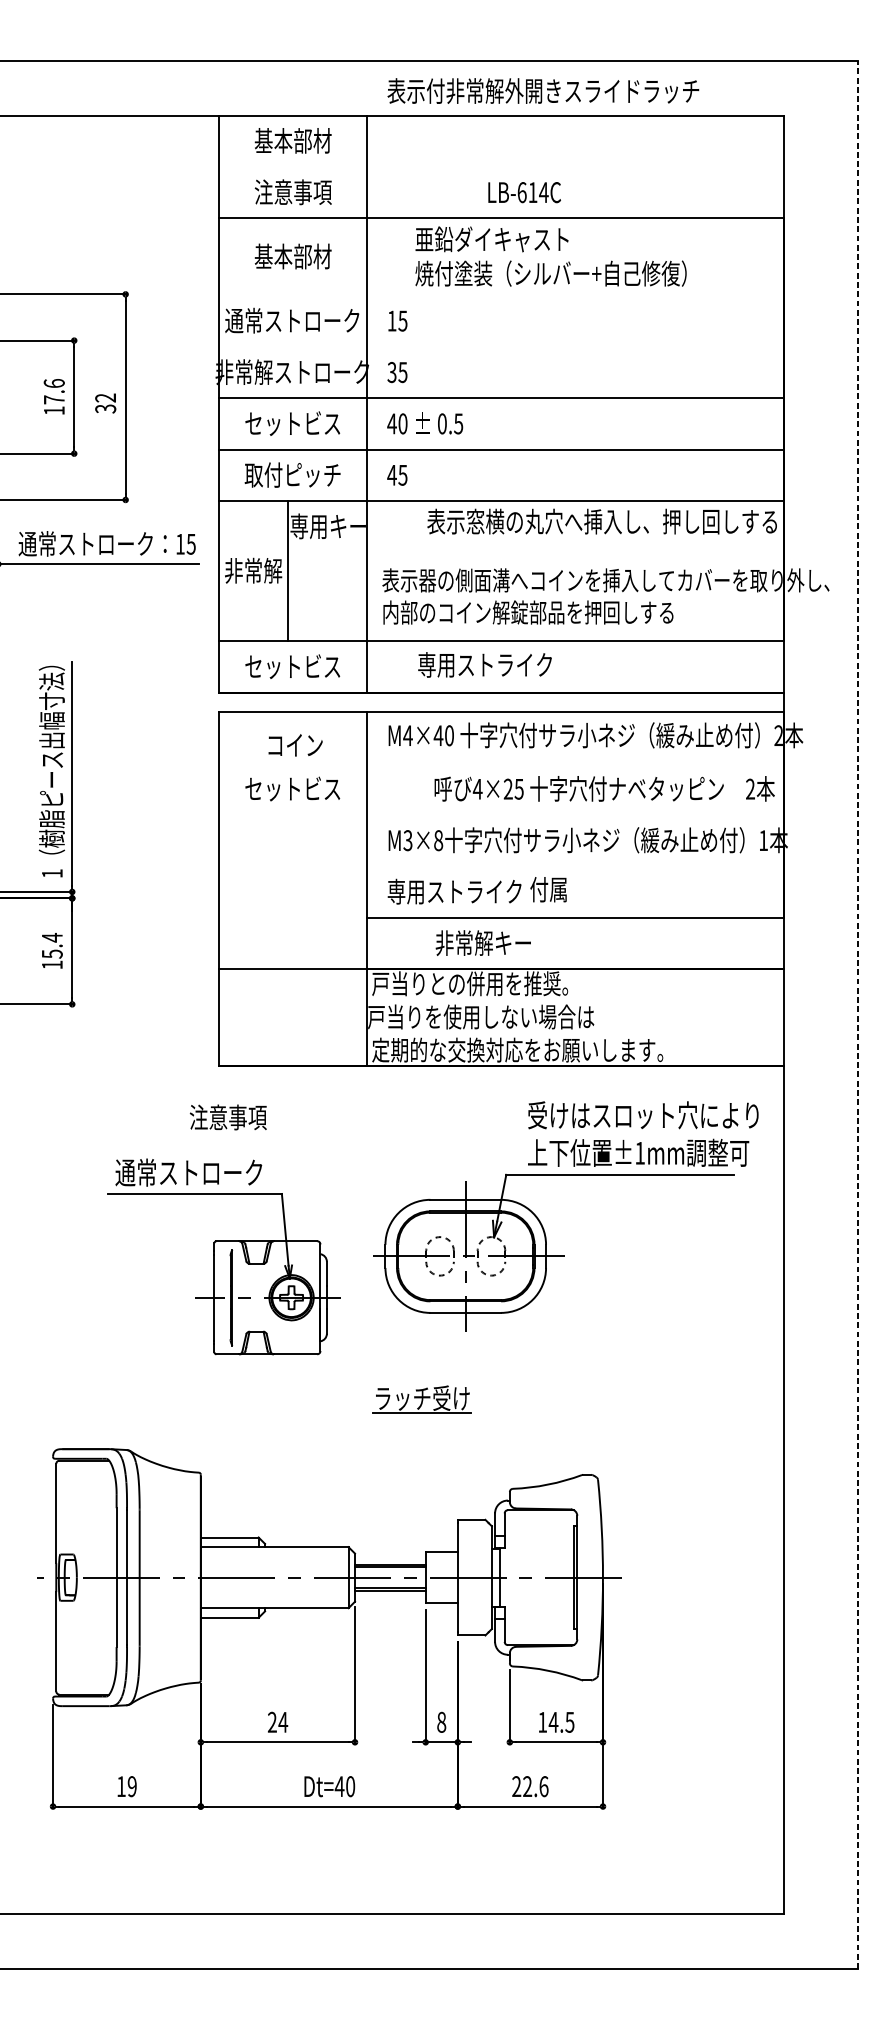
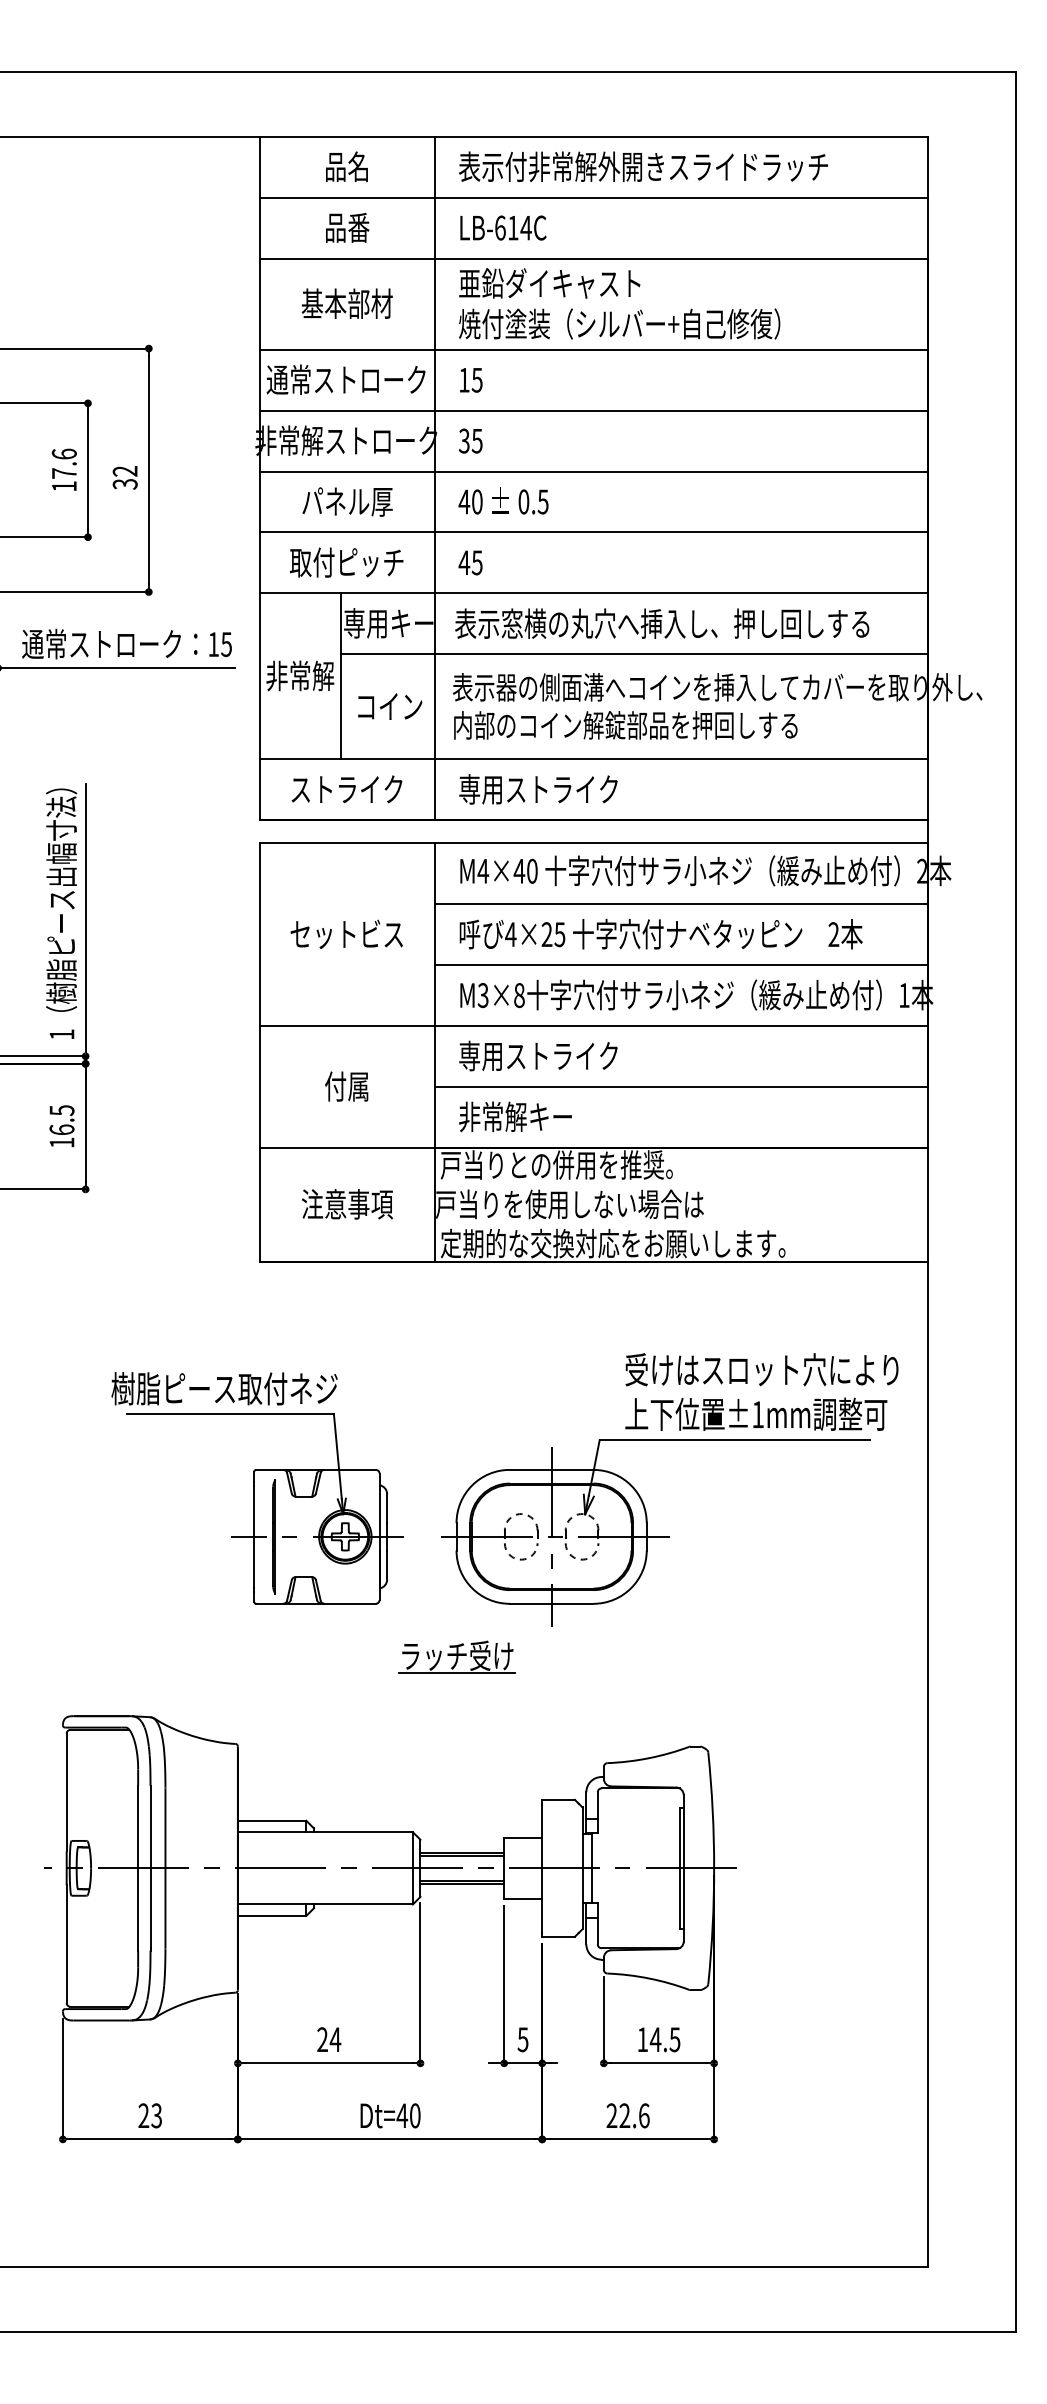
text: (543, 90) -> (643, 166), moved
text: (292, 140) -> (346, 166), 基本部材 -> 品名
line: (501, 166) -> (593, 197), added
text: (293, 192) -> (347, 227), 注意事項 -> 品番
text: (524, 192) -> (503, 227), moved
text: (550, 256) -> (619, 303), moved
line: (501, 295) -> (593, 349), added
line: (501, 346) -> (593, 410), added
text: (292, 423) -> (346, 501), セットビス -> パネル厚
text: (602, 521) -> (662, 623), moved
line: (535, 552) -> (634, 654), added
text: (485, 664) -> (538, 789), moved
text: (292, 666) -> (346, 789), セットビス -> ストライク
text: (295, 745) -> (390, 706), moved
line: (575, 763) -> (681, 904), added
text: (604, 788) -> (660, 933), moved
line: (575, 815) -> (681, 965), added
line: (501, 865) -> (593, 1025), added
text: (548, 889) -> (346, 1086), moved
text: (483, 942) -> (515, 1116), moved
text: (51, 945) -> (61, 1119), 15.4 -> 16.5
line: (857, 1015) -> (1015, 1202), dashed -> solid
text: (228, 1117) -> (347, 1204), moved
text: (189, 1172) -> (224, 1388), 通常ストローク -> 樹脂ピース取付ネジ
part: (543, 1226) -> (643, 1501), moved
part: (421, 1398) -> (456, 1656), moved
text: (441, 1722) -> (522, 2039), 8 -> 5
text: (126, 1786) -> (149, 2115), 19 -> 23

